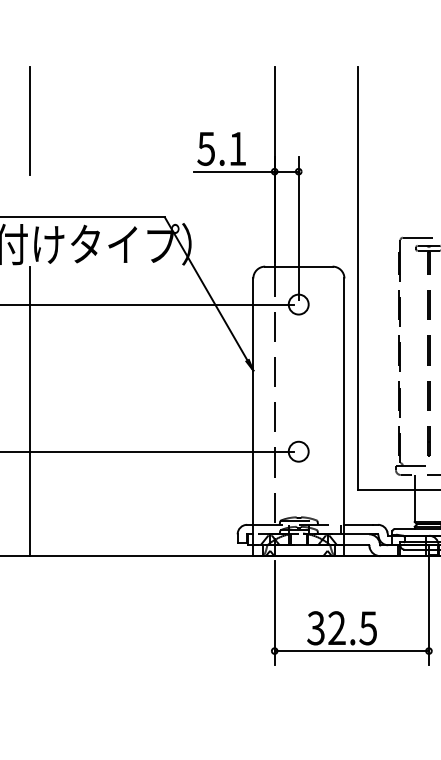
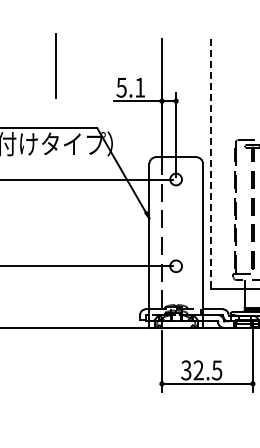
line: (29, 119) -> (55, 65), moved
line: (357, 279) -> (210, 164), solid -> dashed
line: (29, 411) -> (17, 242), removed

